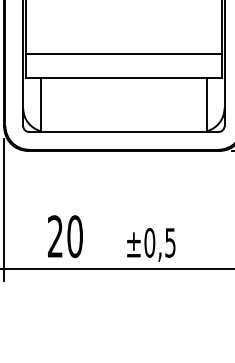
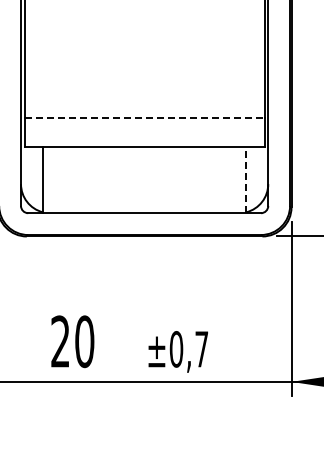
line: (123, 54) -> (144, 118), solid -> dashed
line: (206, 104) -> (246, 179), solid -> dashed
text: (170, 242) -> (201, 349), ±0,5 -> ±0,7

